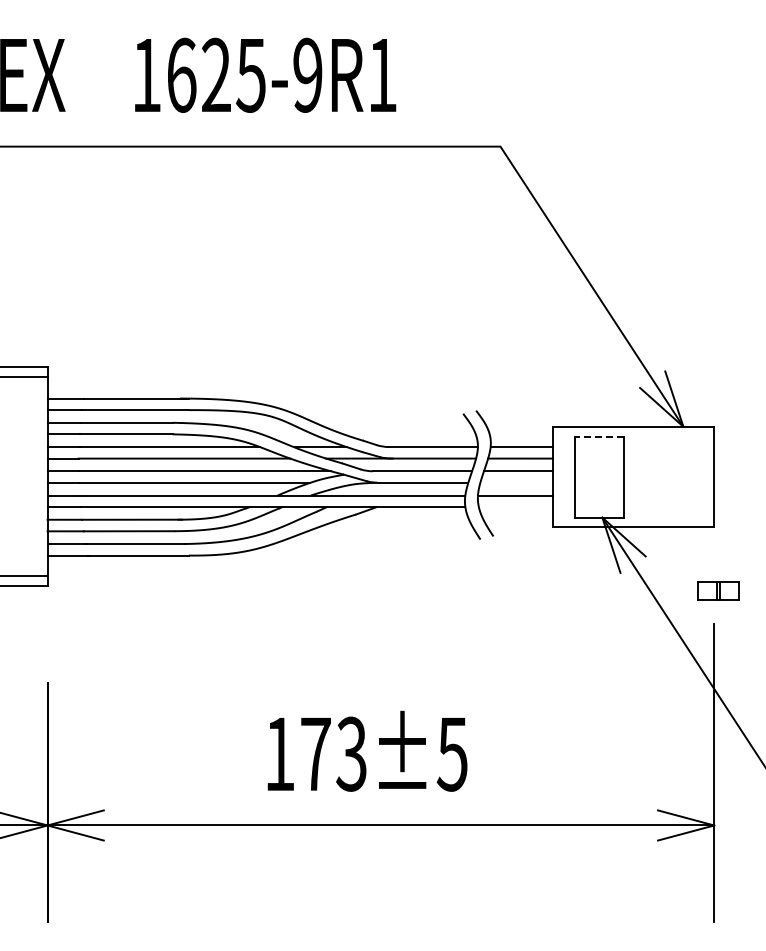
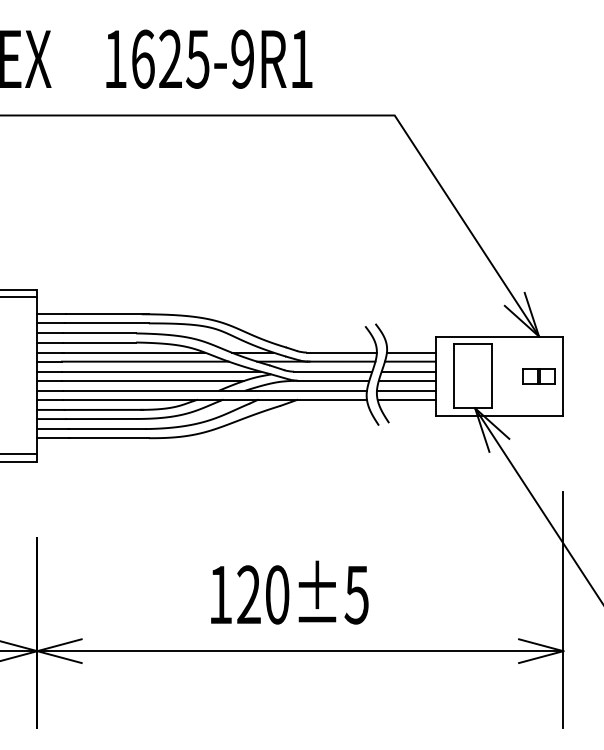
line: (599, 436) -> (472, 344), dashed -> solid
line: (516, 482) -> (407, 380), added
line: (515, 507) -> (406, 400), added
part: (718, 590) -> (539, 375), moved
text: (333, 753) -> (262, 594), 173±5 -> 120±5

